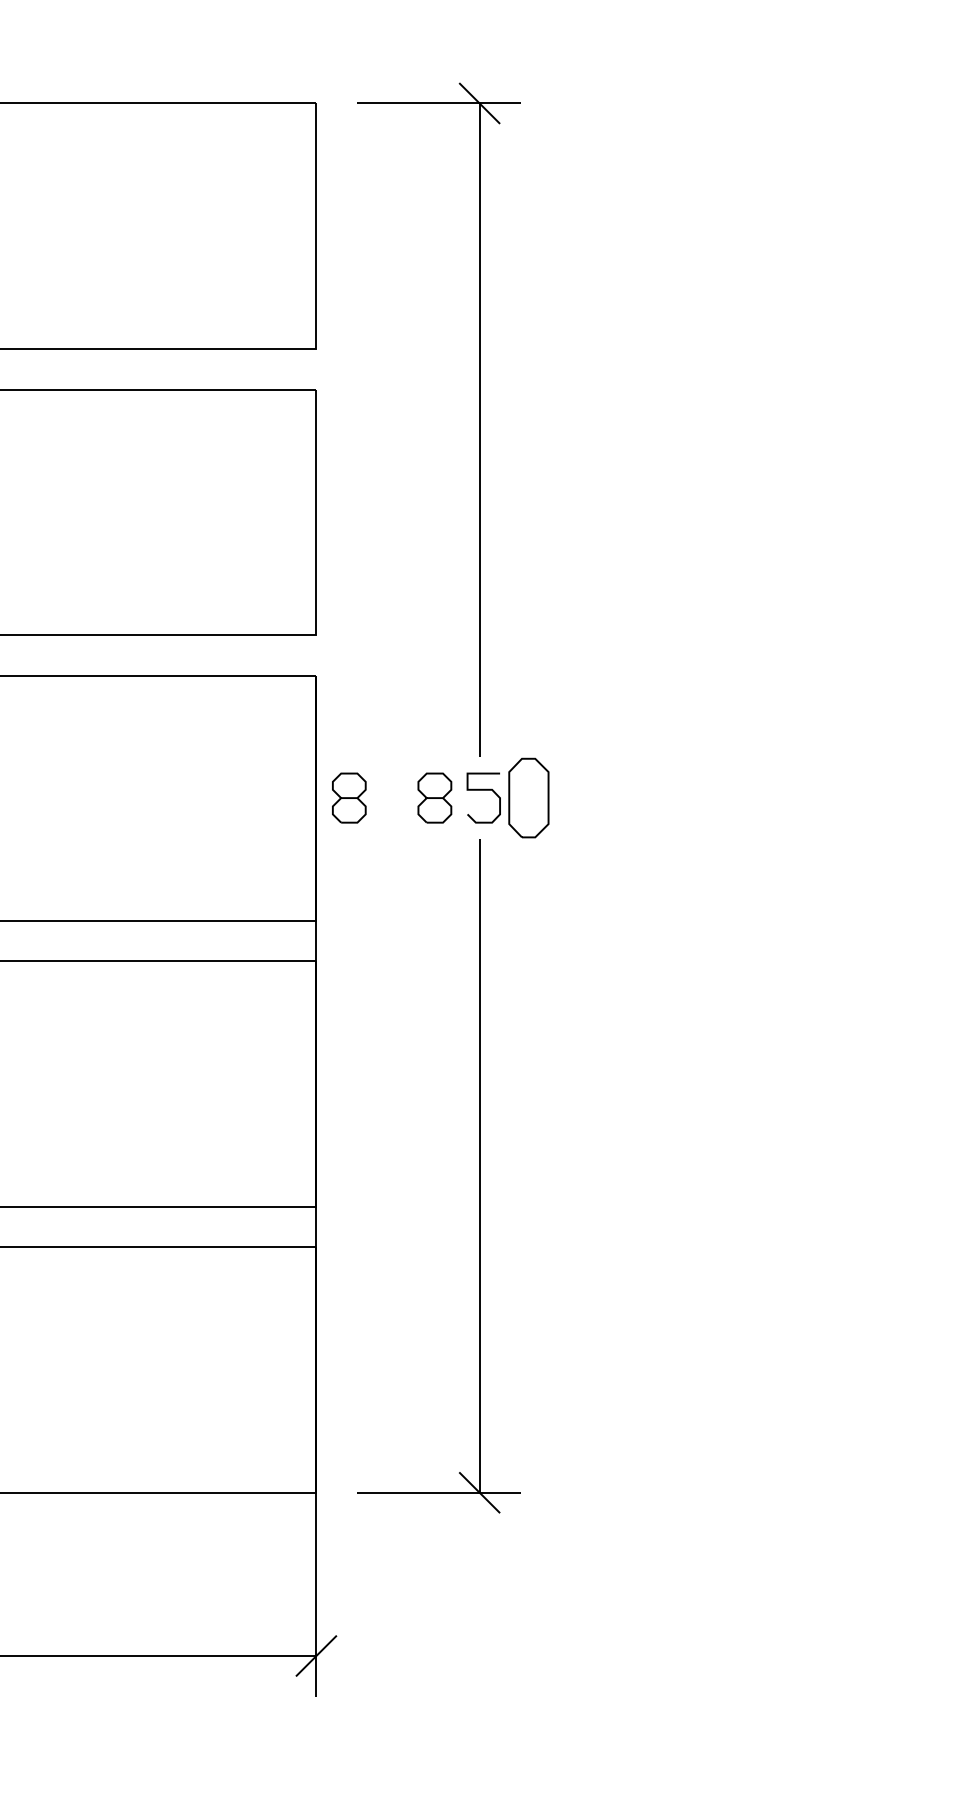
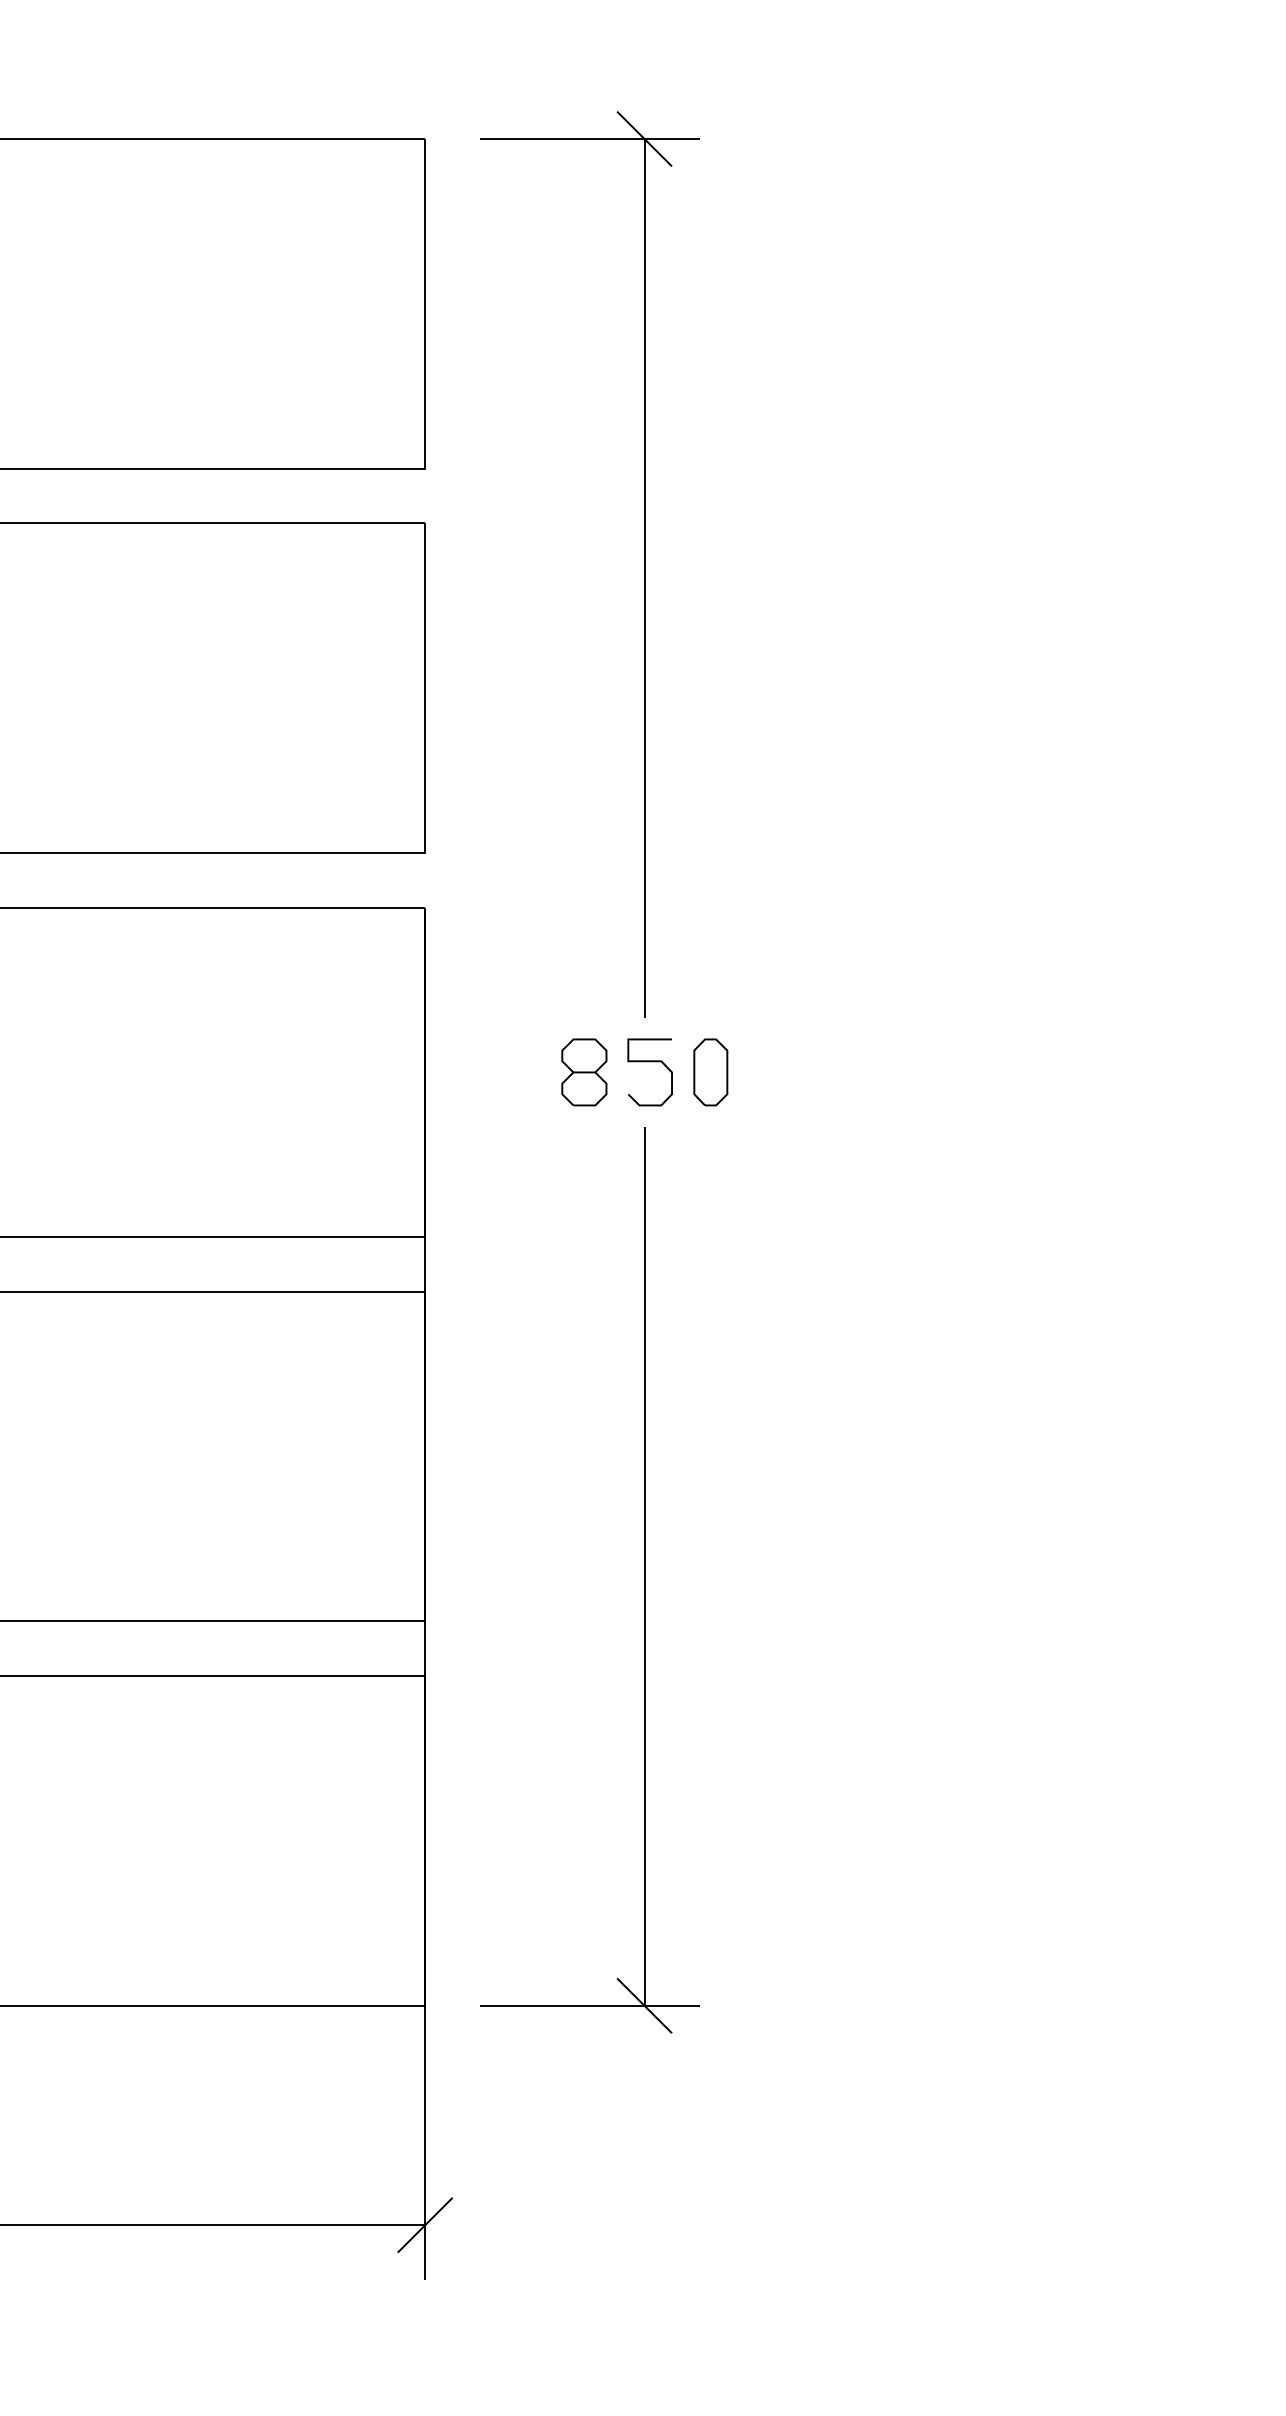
part: (349, 798) -> (469, 1072), removed
part: (528, 798) -> (710, 1072), size x0.62

